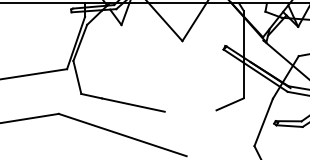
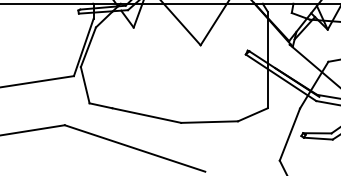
line: (190, 110) -> (209, 121), added

